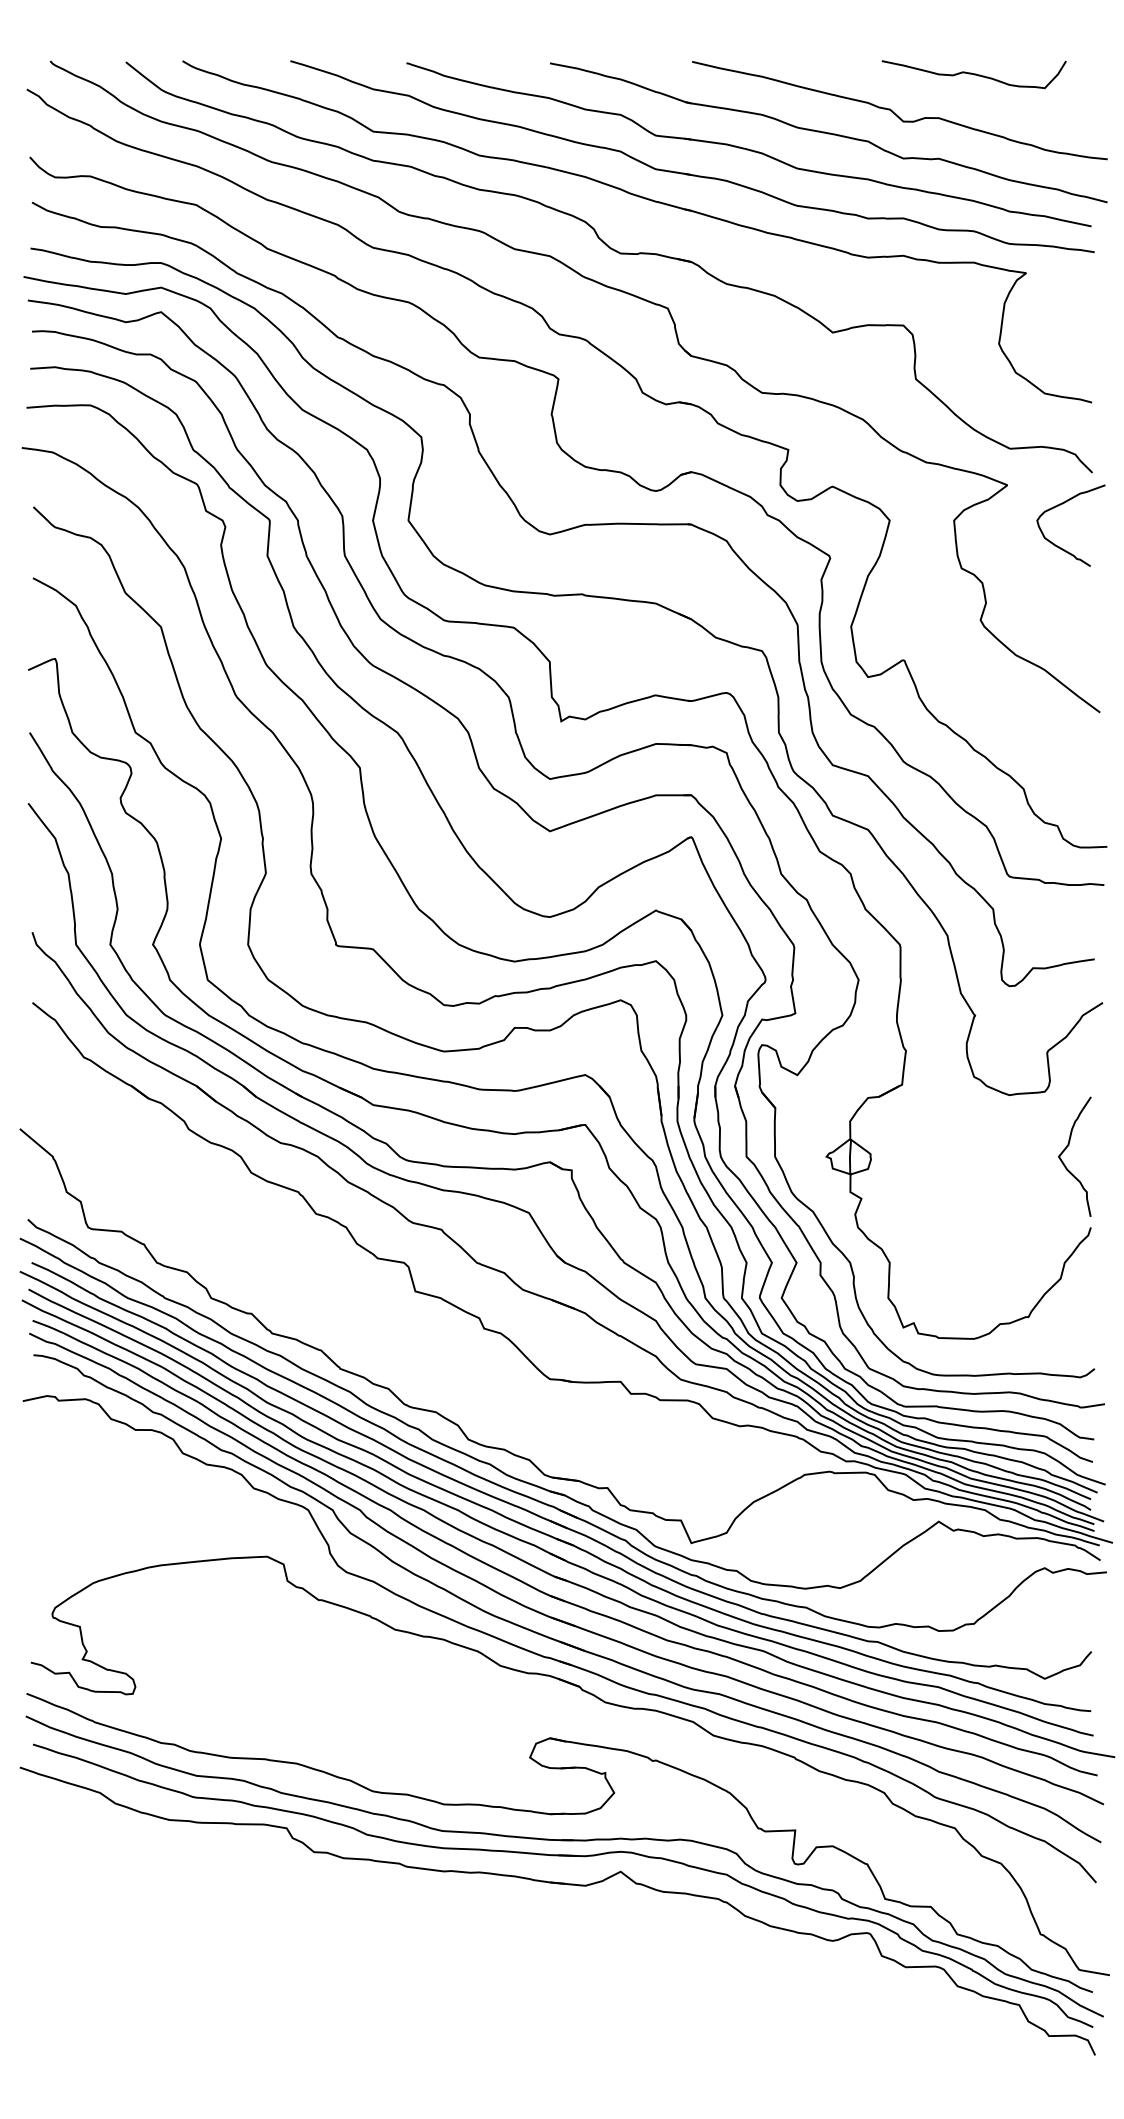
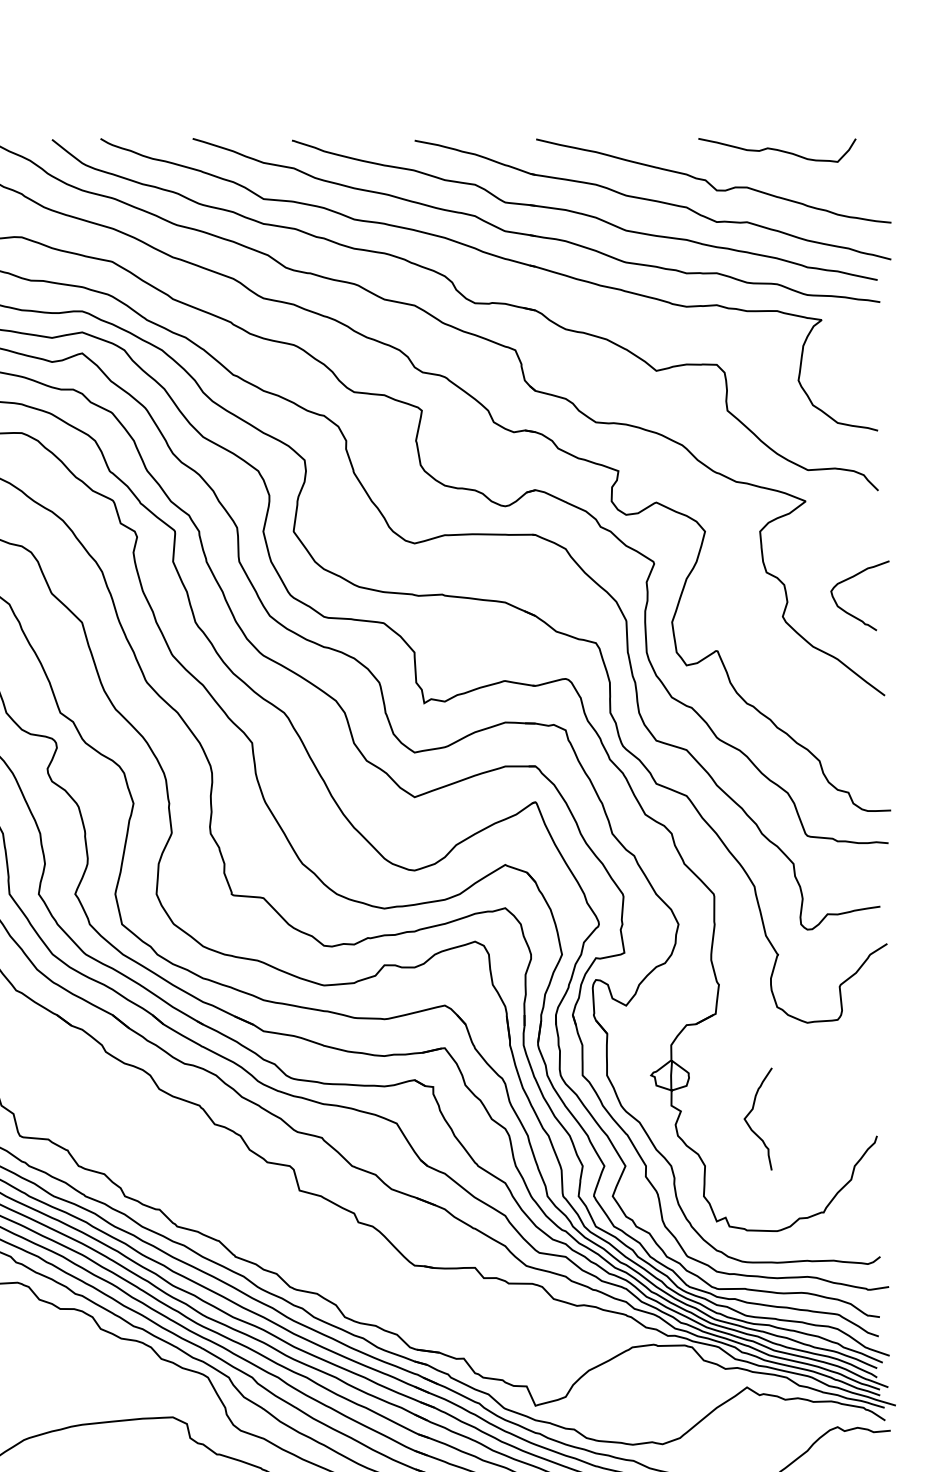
curve: (1060, 505) -> (851, 578), moved
curve: (1065, 1150) -> (750, 1113), moved

